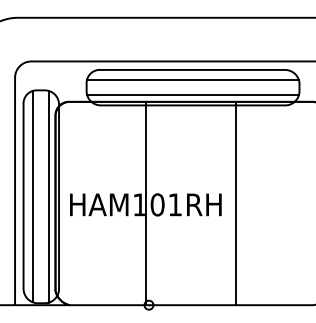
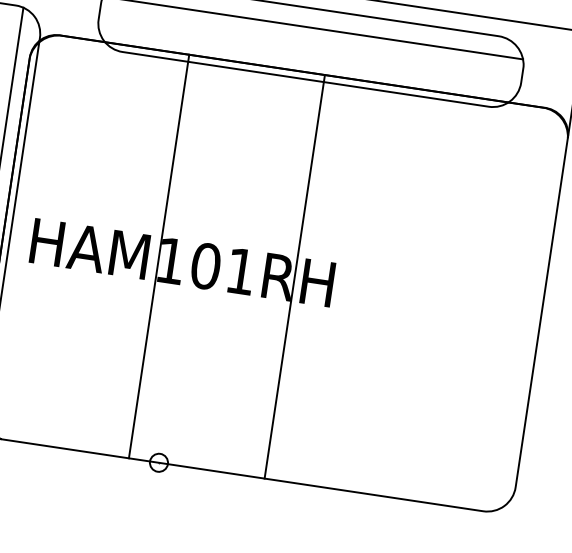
line: (192, 95) -> (307, 59), removed
line: (145, 203) -> (158, 256), moved
line: (236, 203) -> (295, 276), moved

